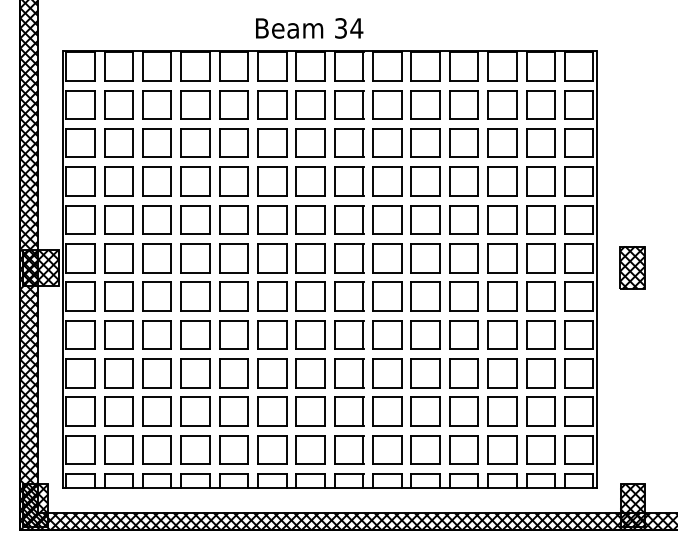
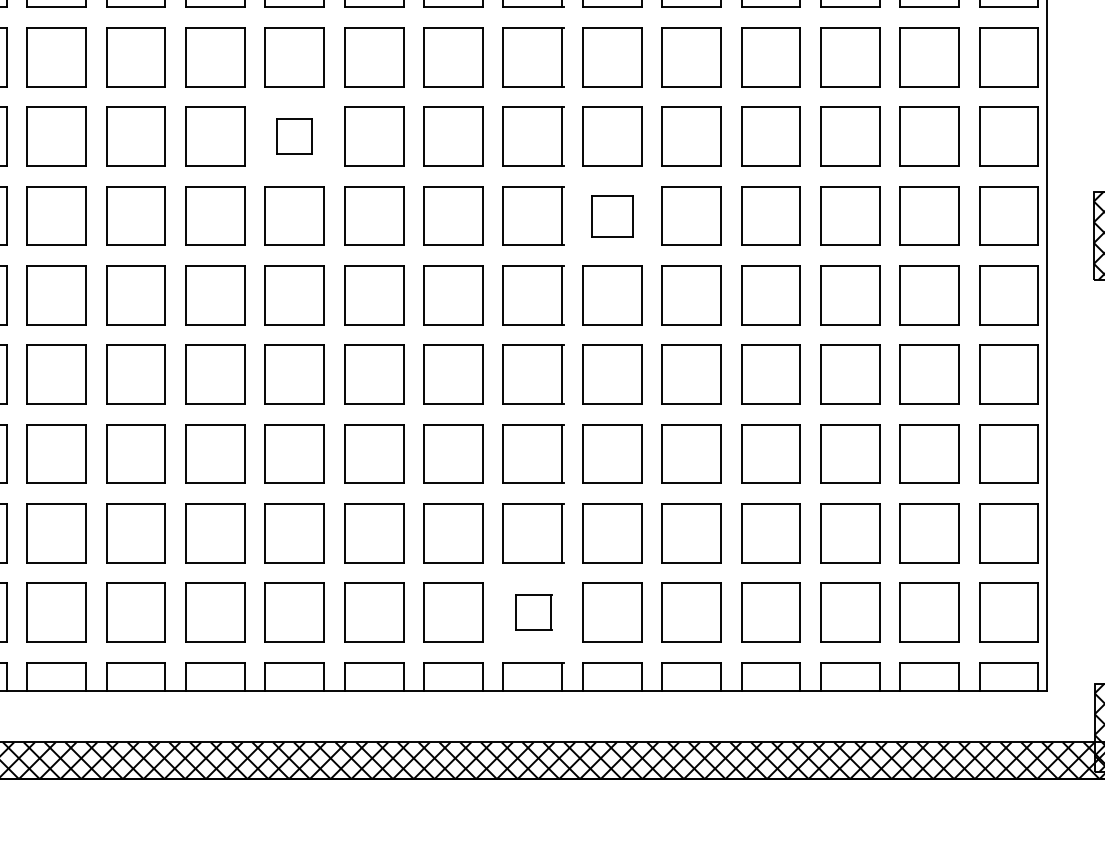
part: (233, 219) -> (293, 135), size x0.6
part: (387, 258) -> (612, 216), size x0.7
part: (349, 449) -> (533, 611), size x0.6

